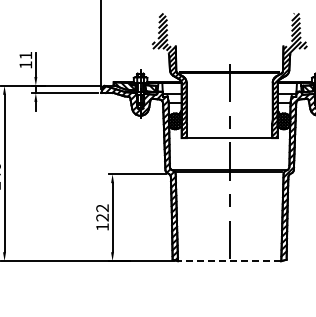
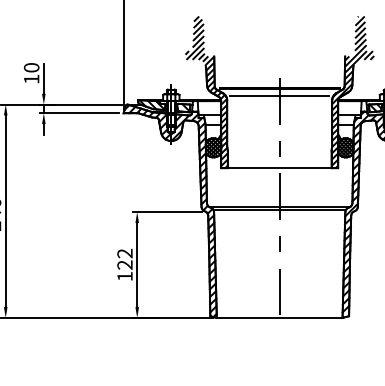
text: (25, 55) -> (31, 67), 11 -> 10
line: (229, 78) -> (279, 95), added
line: (229, 261) -> (279, 318), dashed -> solid

